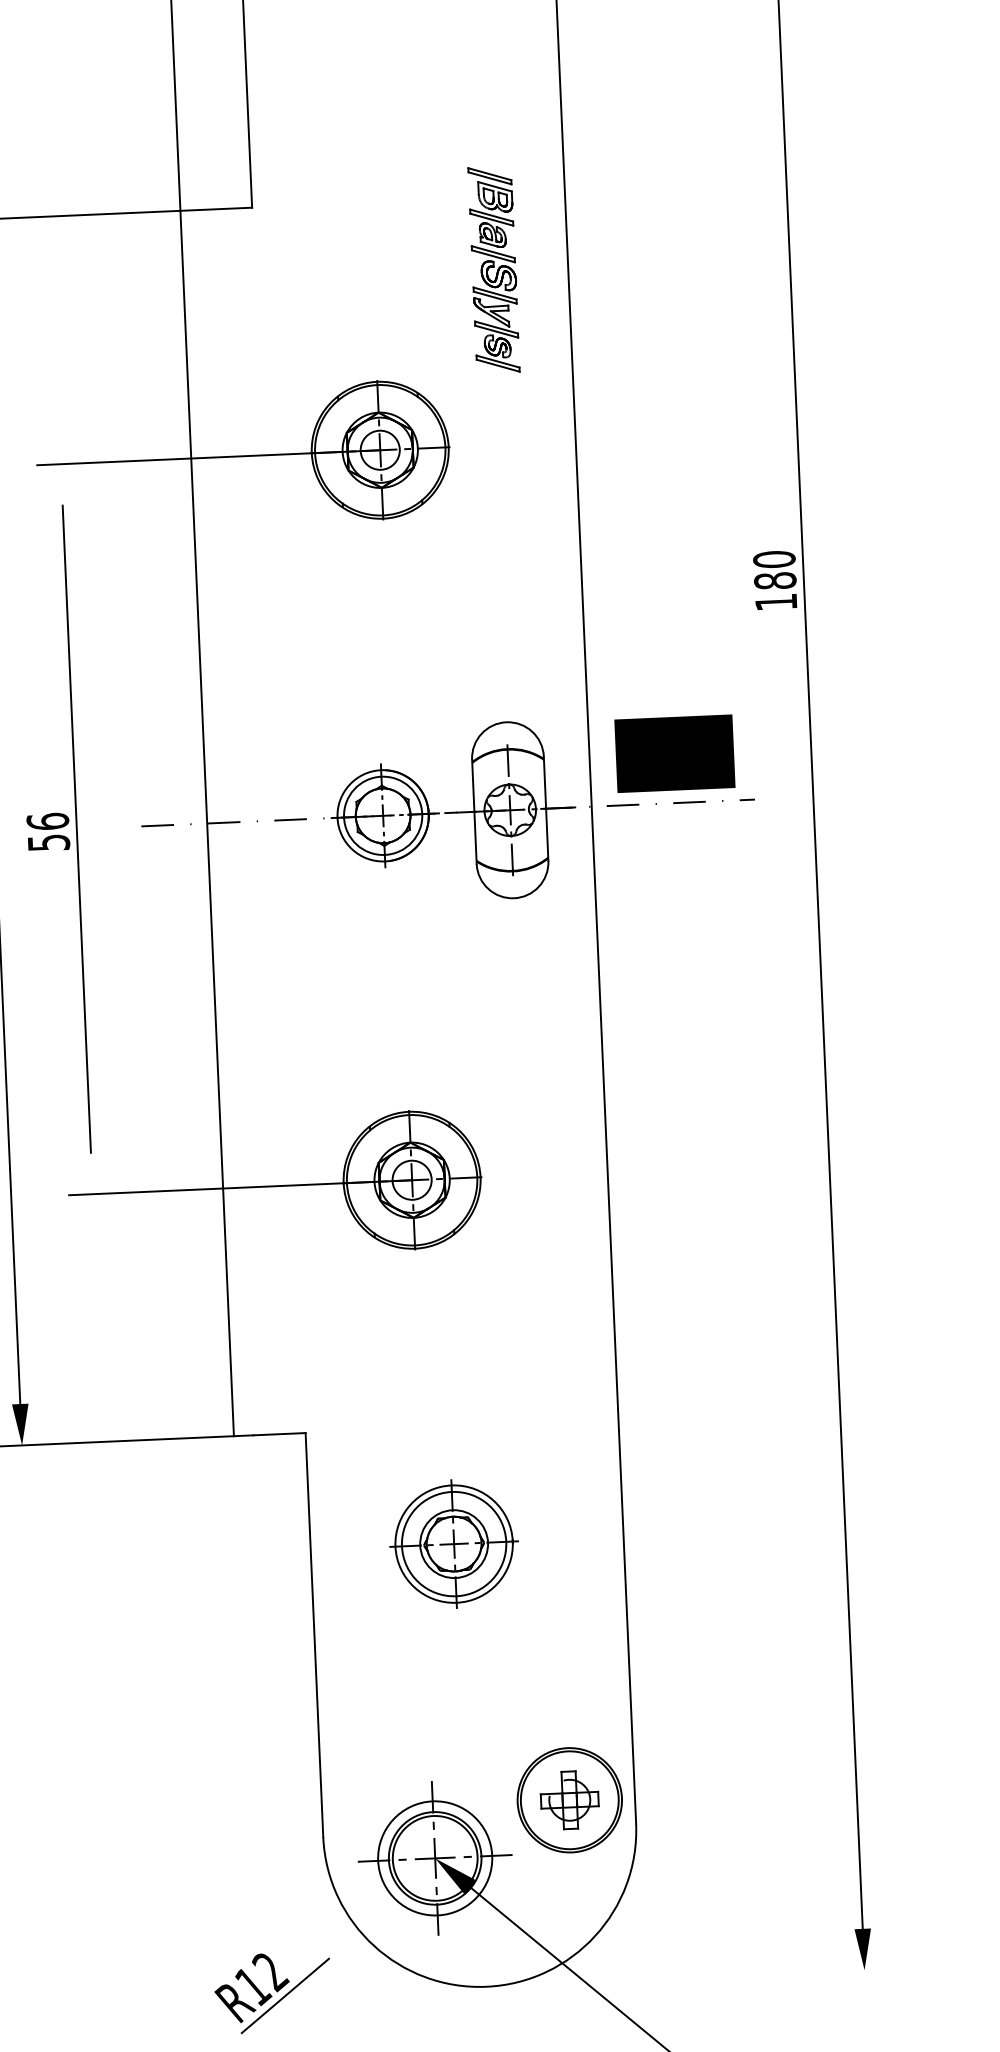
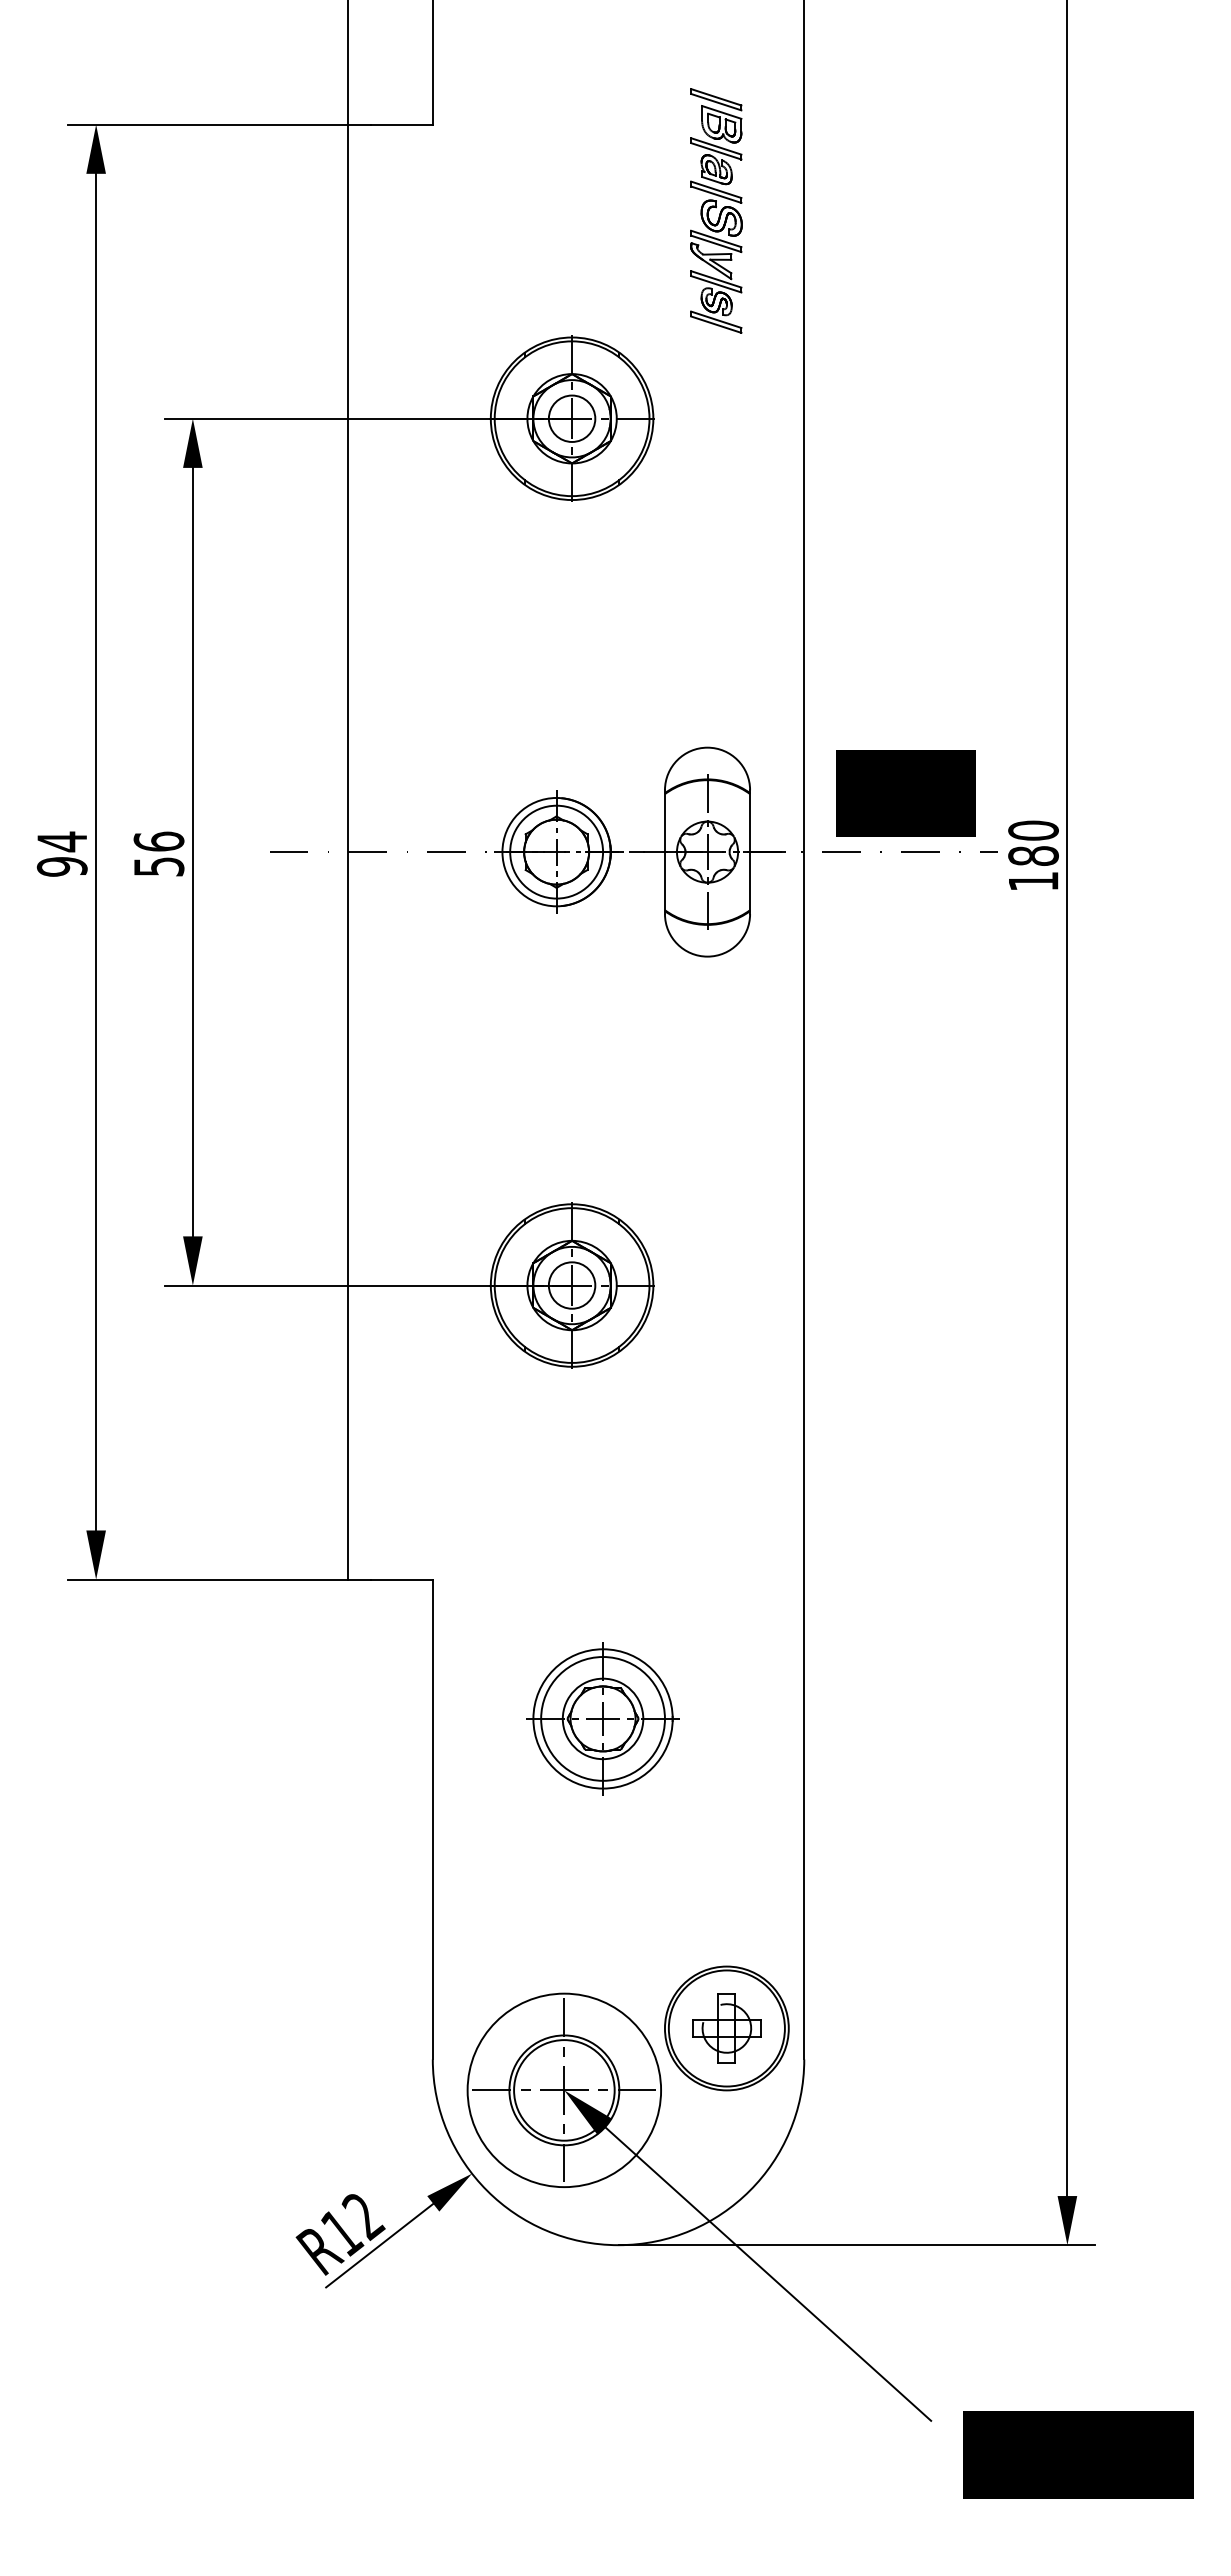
fill: (61, 484) -> (192, 442), added
text: (775, 579) -> (1033, 854), moved
fill: (91, 1173) -> (192, 1260), added
circle: (435, 1858) -> (564, 2090), size x1.43
fill: (342, 1948) -> (449, 2192), added
line: (686, 1978) -> (856, 2245), added

